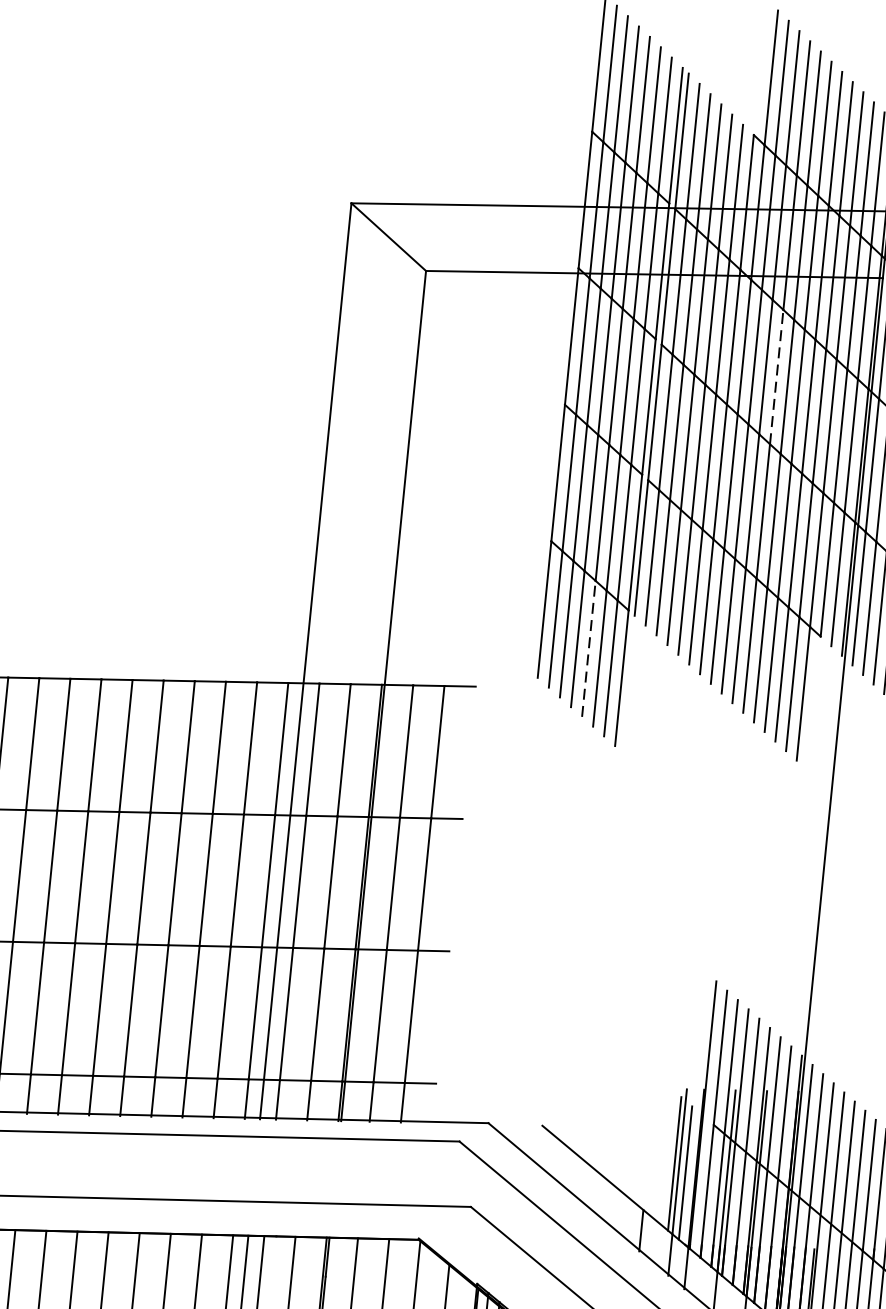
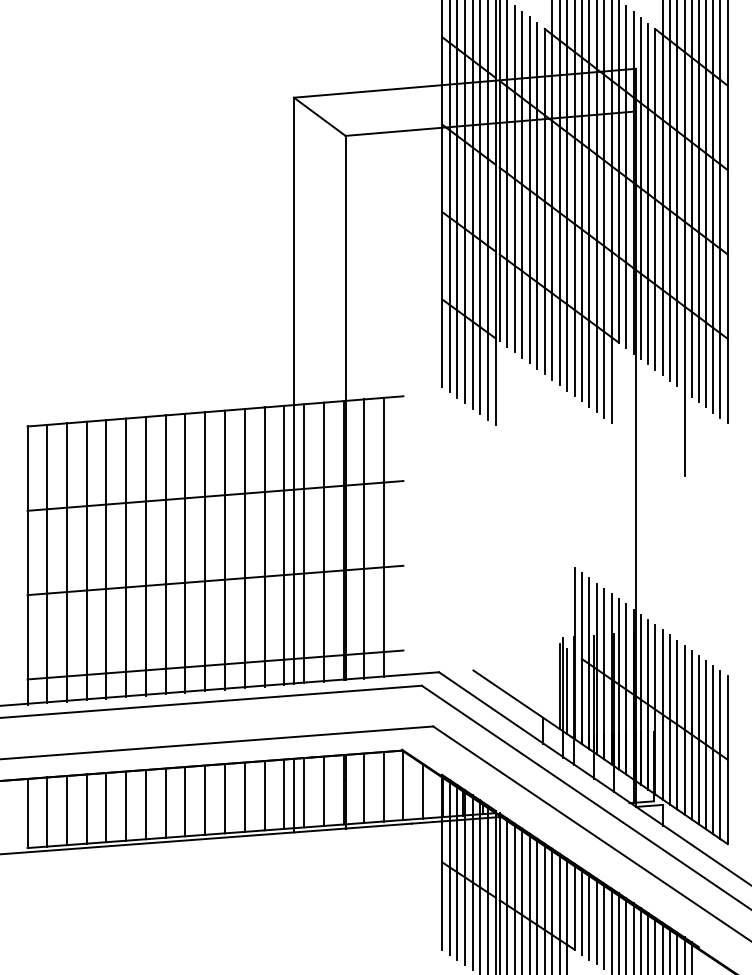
line: (776, 376) -> (574, 180), dashed -> solid
line: (588, 649) -> (472, 365), dashed -> solid

